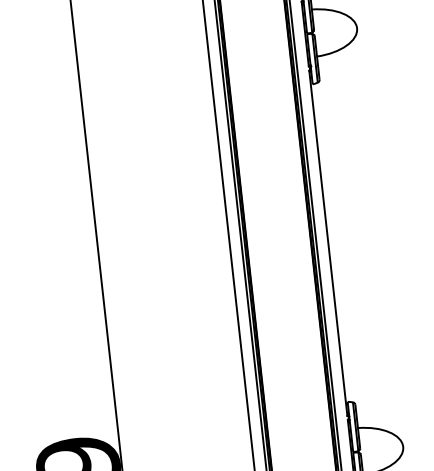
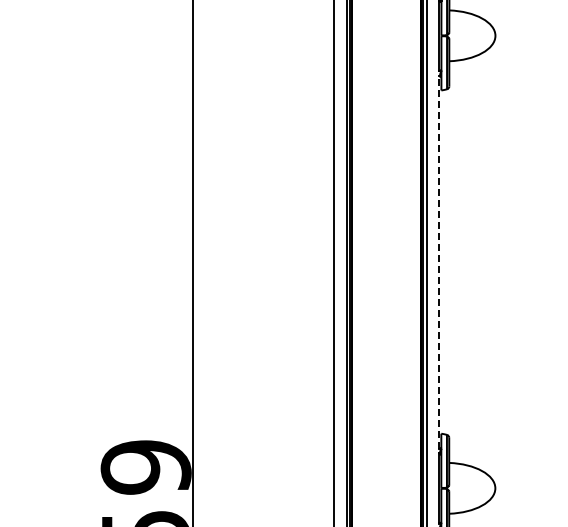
line: (328, 243) -> (439, 262), solid -> dashed

